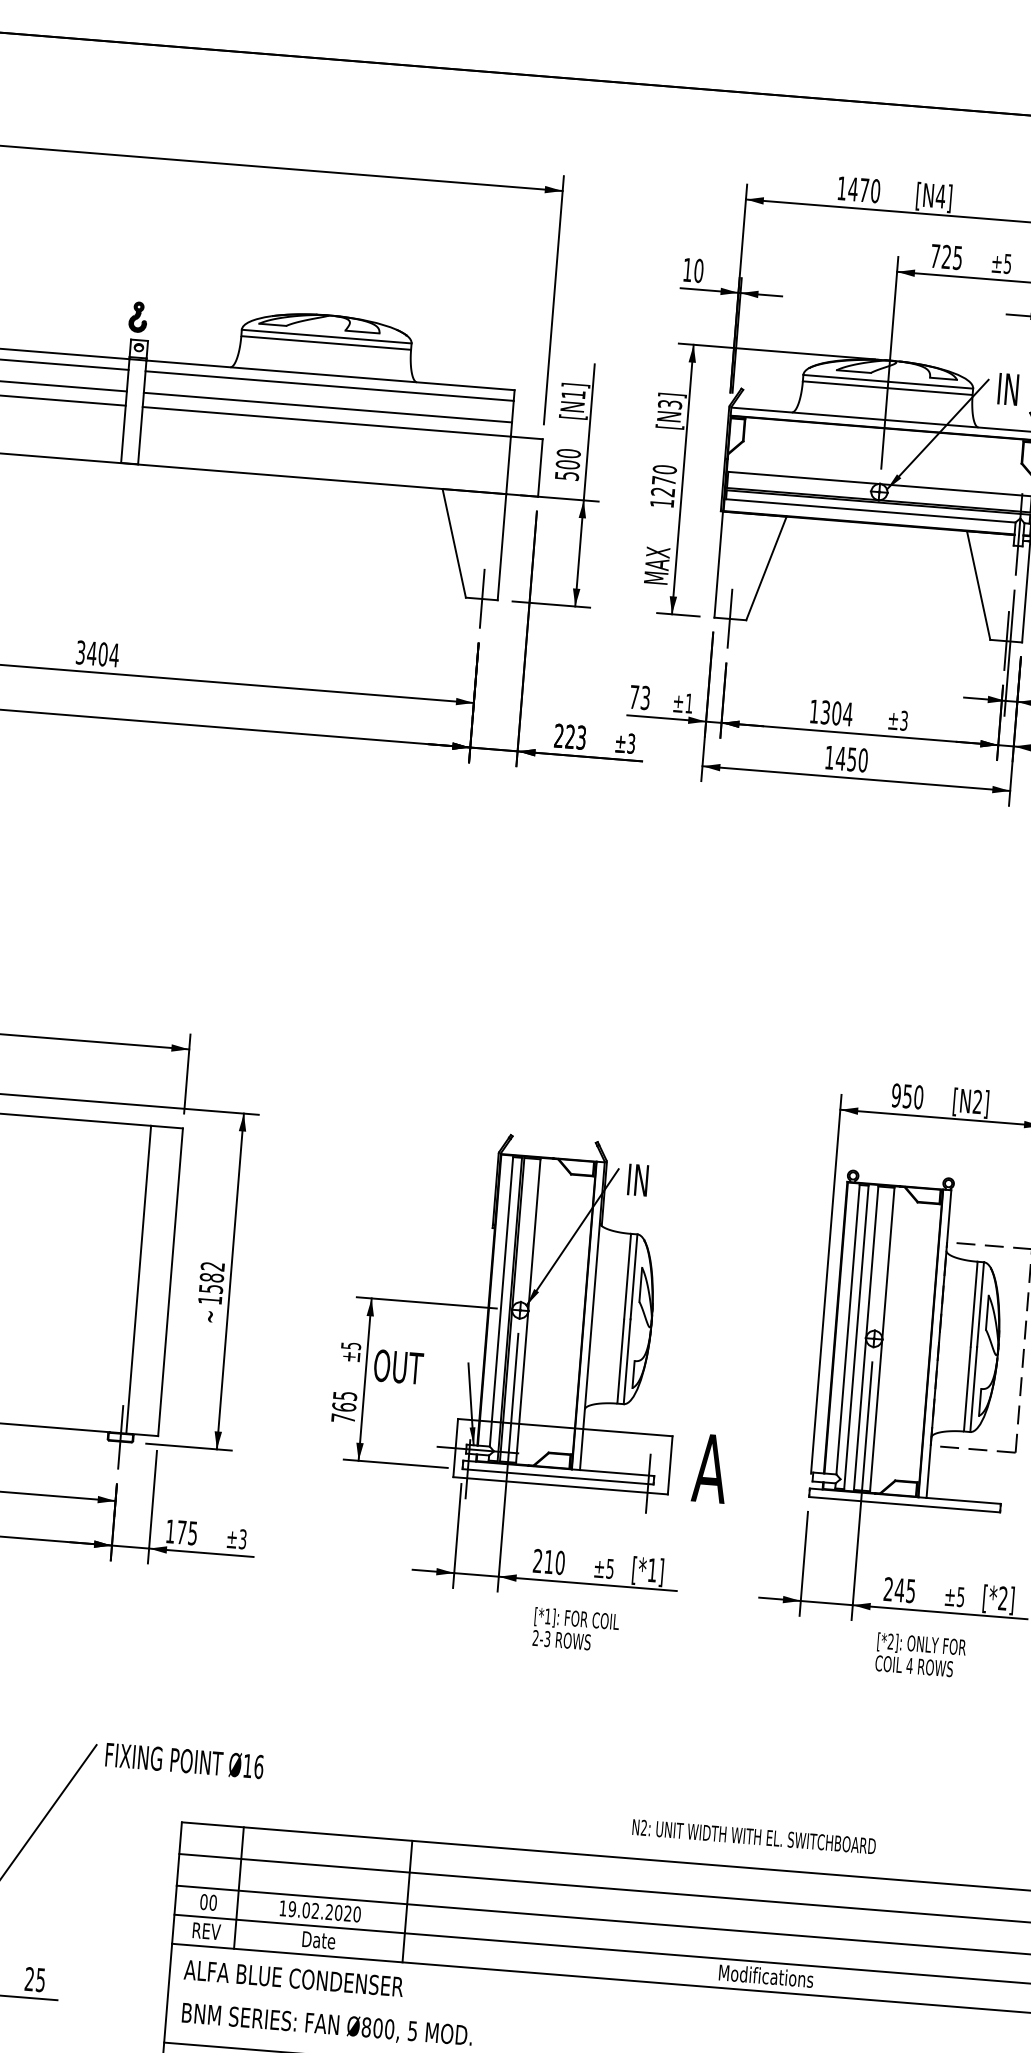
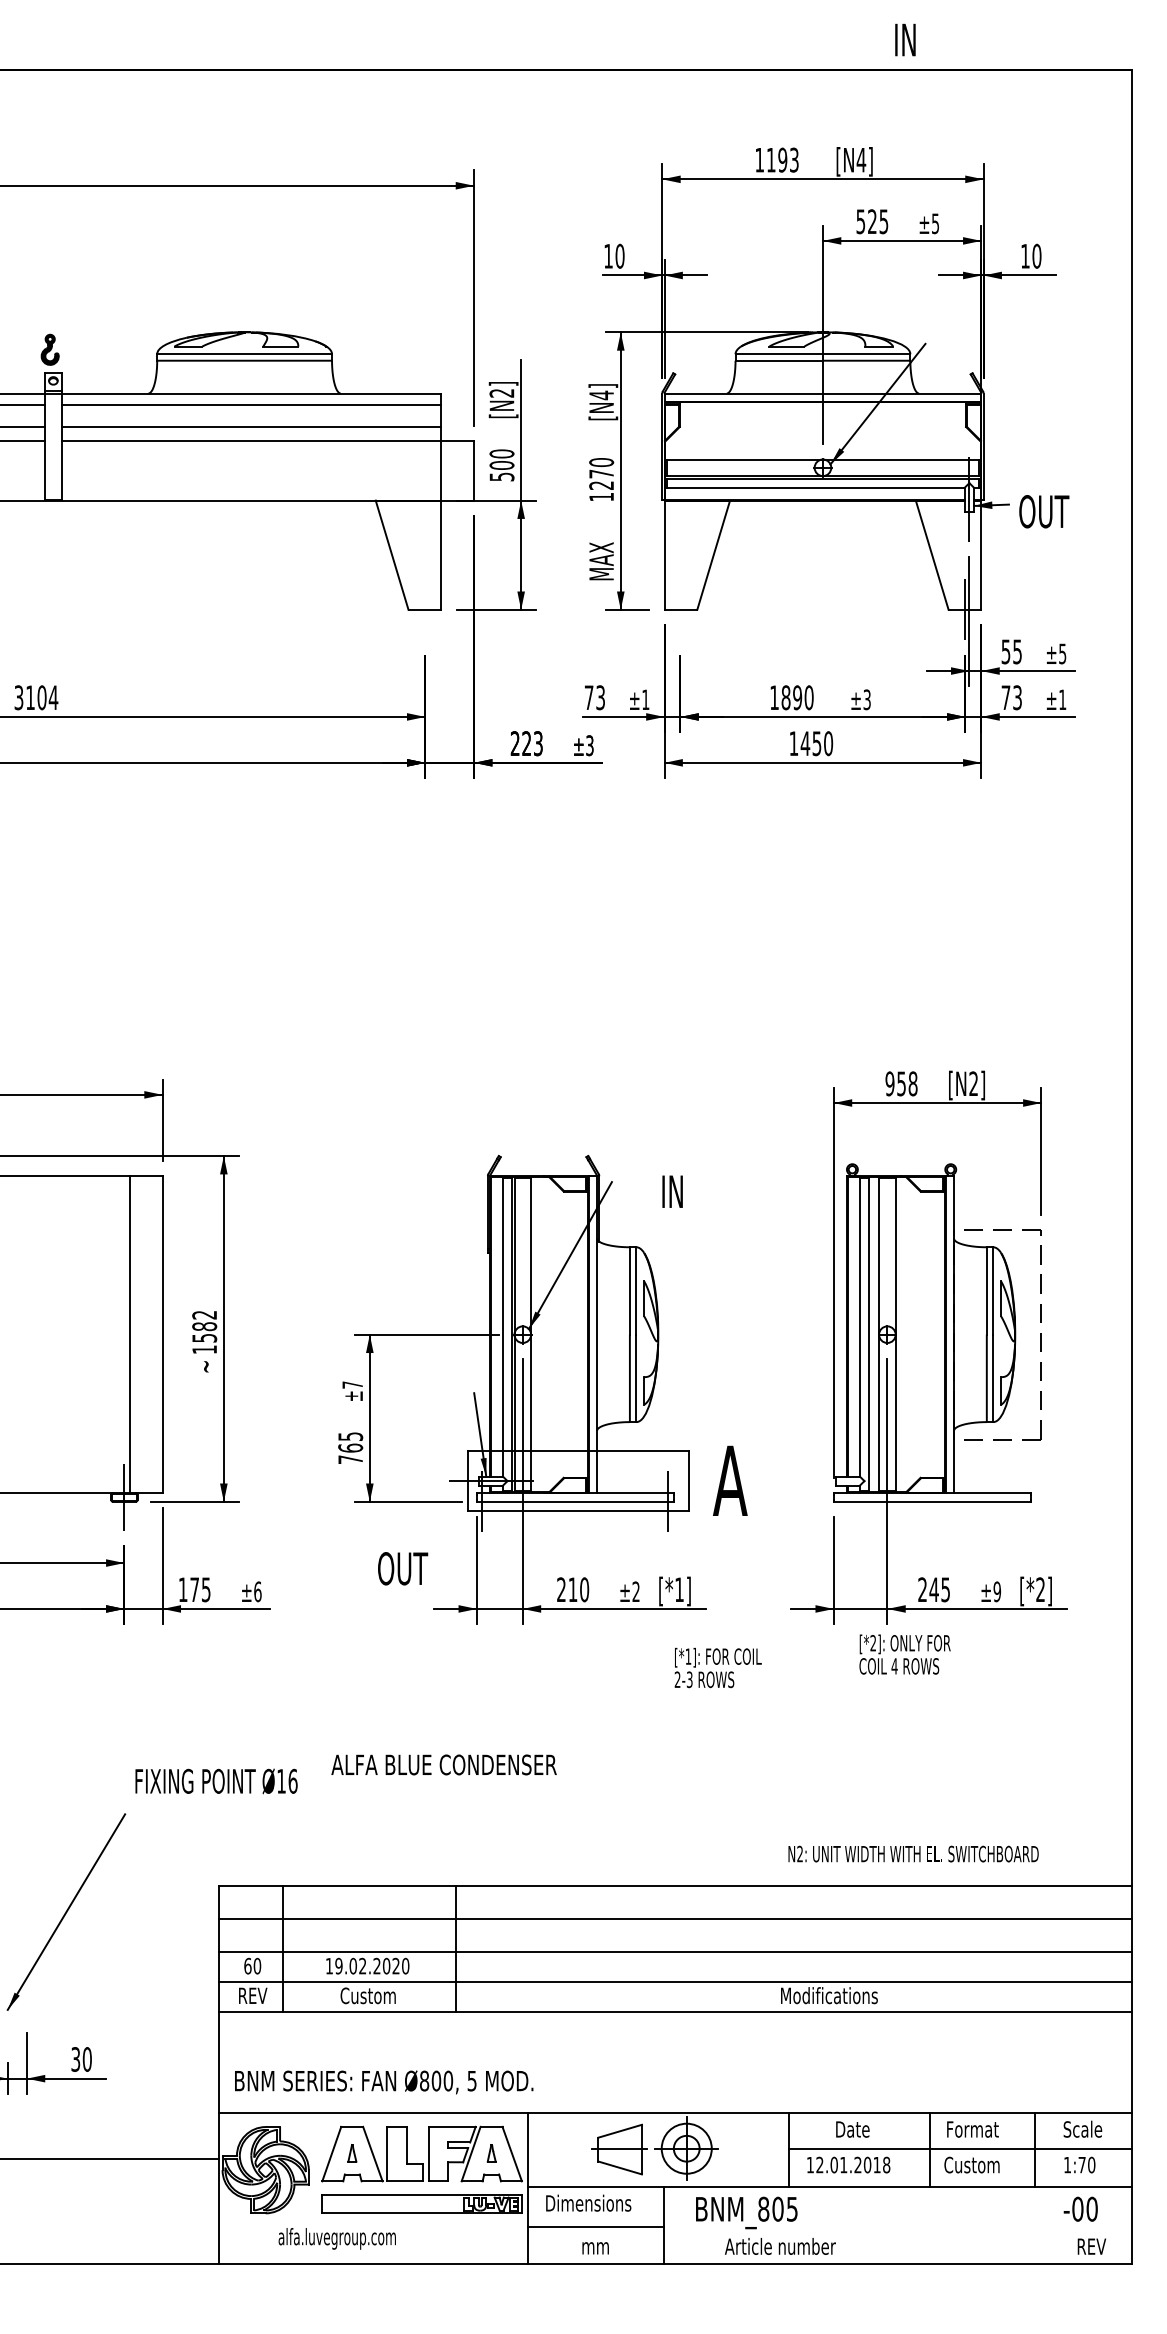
text: (864, 189) -> (782, 159), 1470 -> 1193
text: (935, 255) -> (860, 221), 725 -> 525
text: (1008, 388) -> (905, 39), moved
text: (573, 394) -> (501, 393), [N1] -> [N2]
text: (670, 404) -> (601, 395), [N3] -> [N4]
line: (482, 598) -> (425, 609), removed
line: (730, 618) -> (680, 609), removed
text: (91, 653) -> (30, 697), 3404 -> 3104
text: (836, 713) -> (797, 697), 1304 -> 1890
text: (918, 1096) -> (912, 1083), 950 -> 958
text: (637, 1179) -> (672, 1191), moved
text: (350, 1345) -> (352, 1384), ±5 -> ±7
text: (399, 1366) -> (403, 1568), moved
text: (242, 1539) -> (257, 1591), ±3 -> ±6
text: (609, 1568) -> (635, 1591), ±5 -> ±2
text: (961, 1596) -> (997, 1591), ±5 -> ±9
text: (575, 1630) -> (717, 1668), moved
text: (920, 1655) -> (904, 1654), moved
text: (184, 1761) -> (216, 1781), moved
text: (754, 1836) -> (913, 1853), moved
text: (203, 1901) -> (247, 1965), 00 -> 60
text: (317, 1939) -> (367, 1995), Date -> Custom
text: (293, 1977) -> (443, 1764), moved
text: (35, 1979) -> (81, 2059), 25 -> 30

